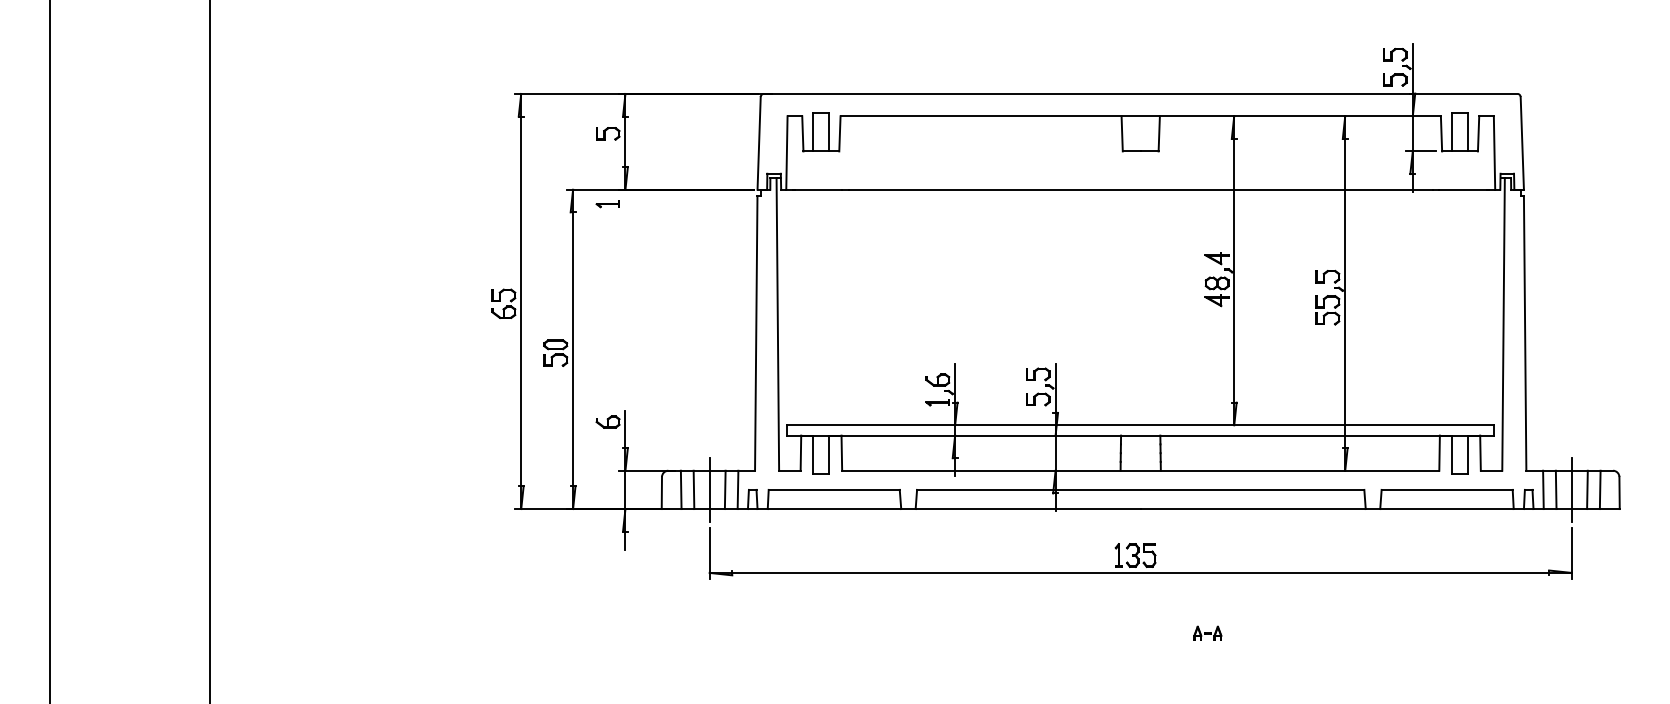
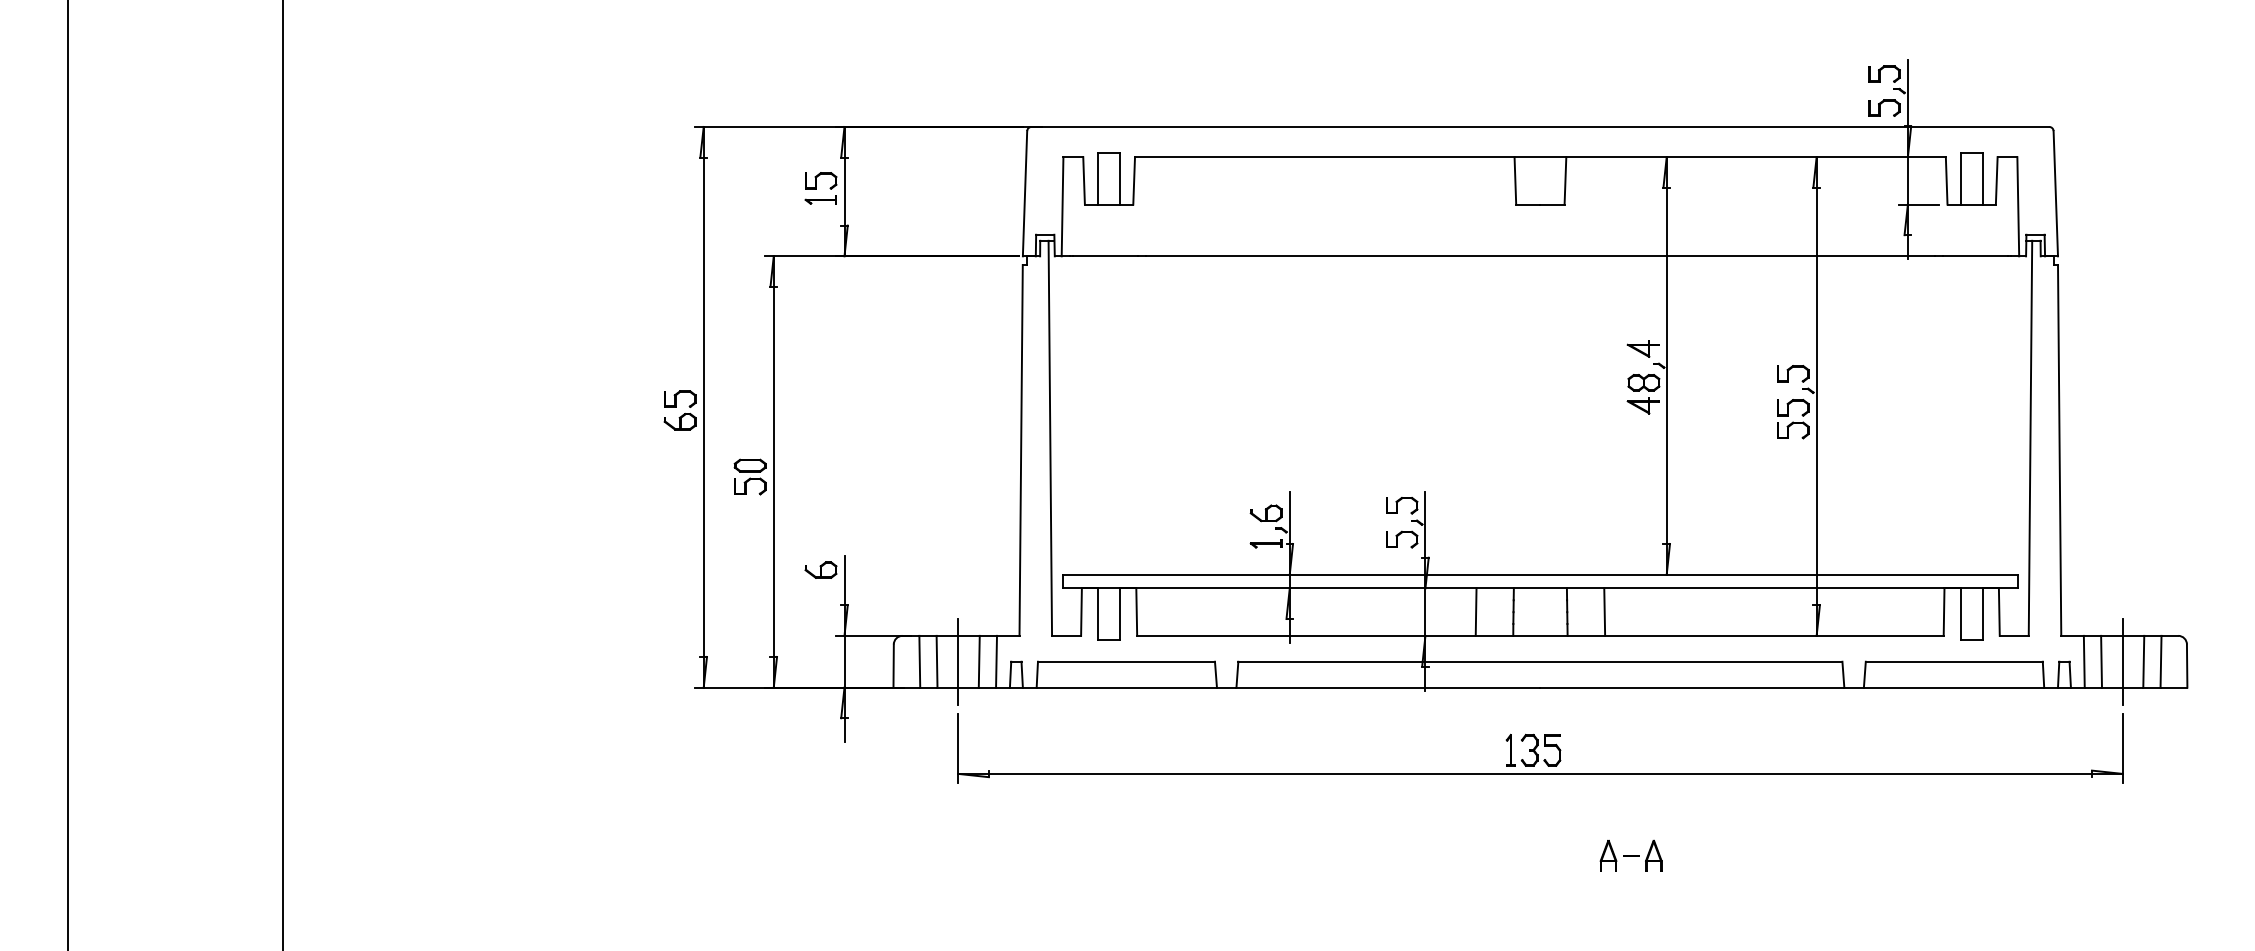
part: (607, 203) -> (820, 199), moved
line: (1092, 452) -> (1475, 611), added
line: (1188, 452) -> (1604, 611), added
part: (1207, 633) -> (1630, 855), size x1.67

